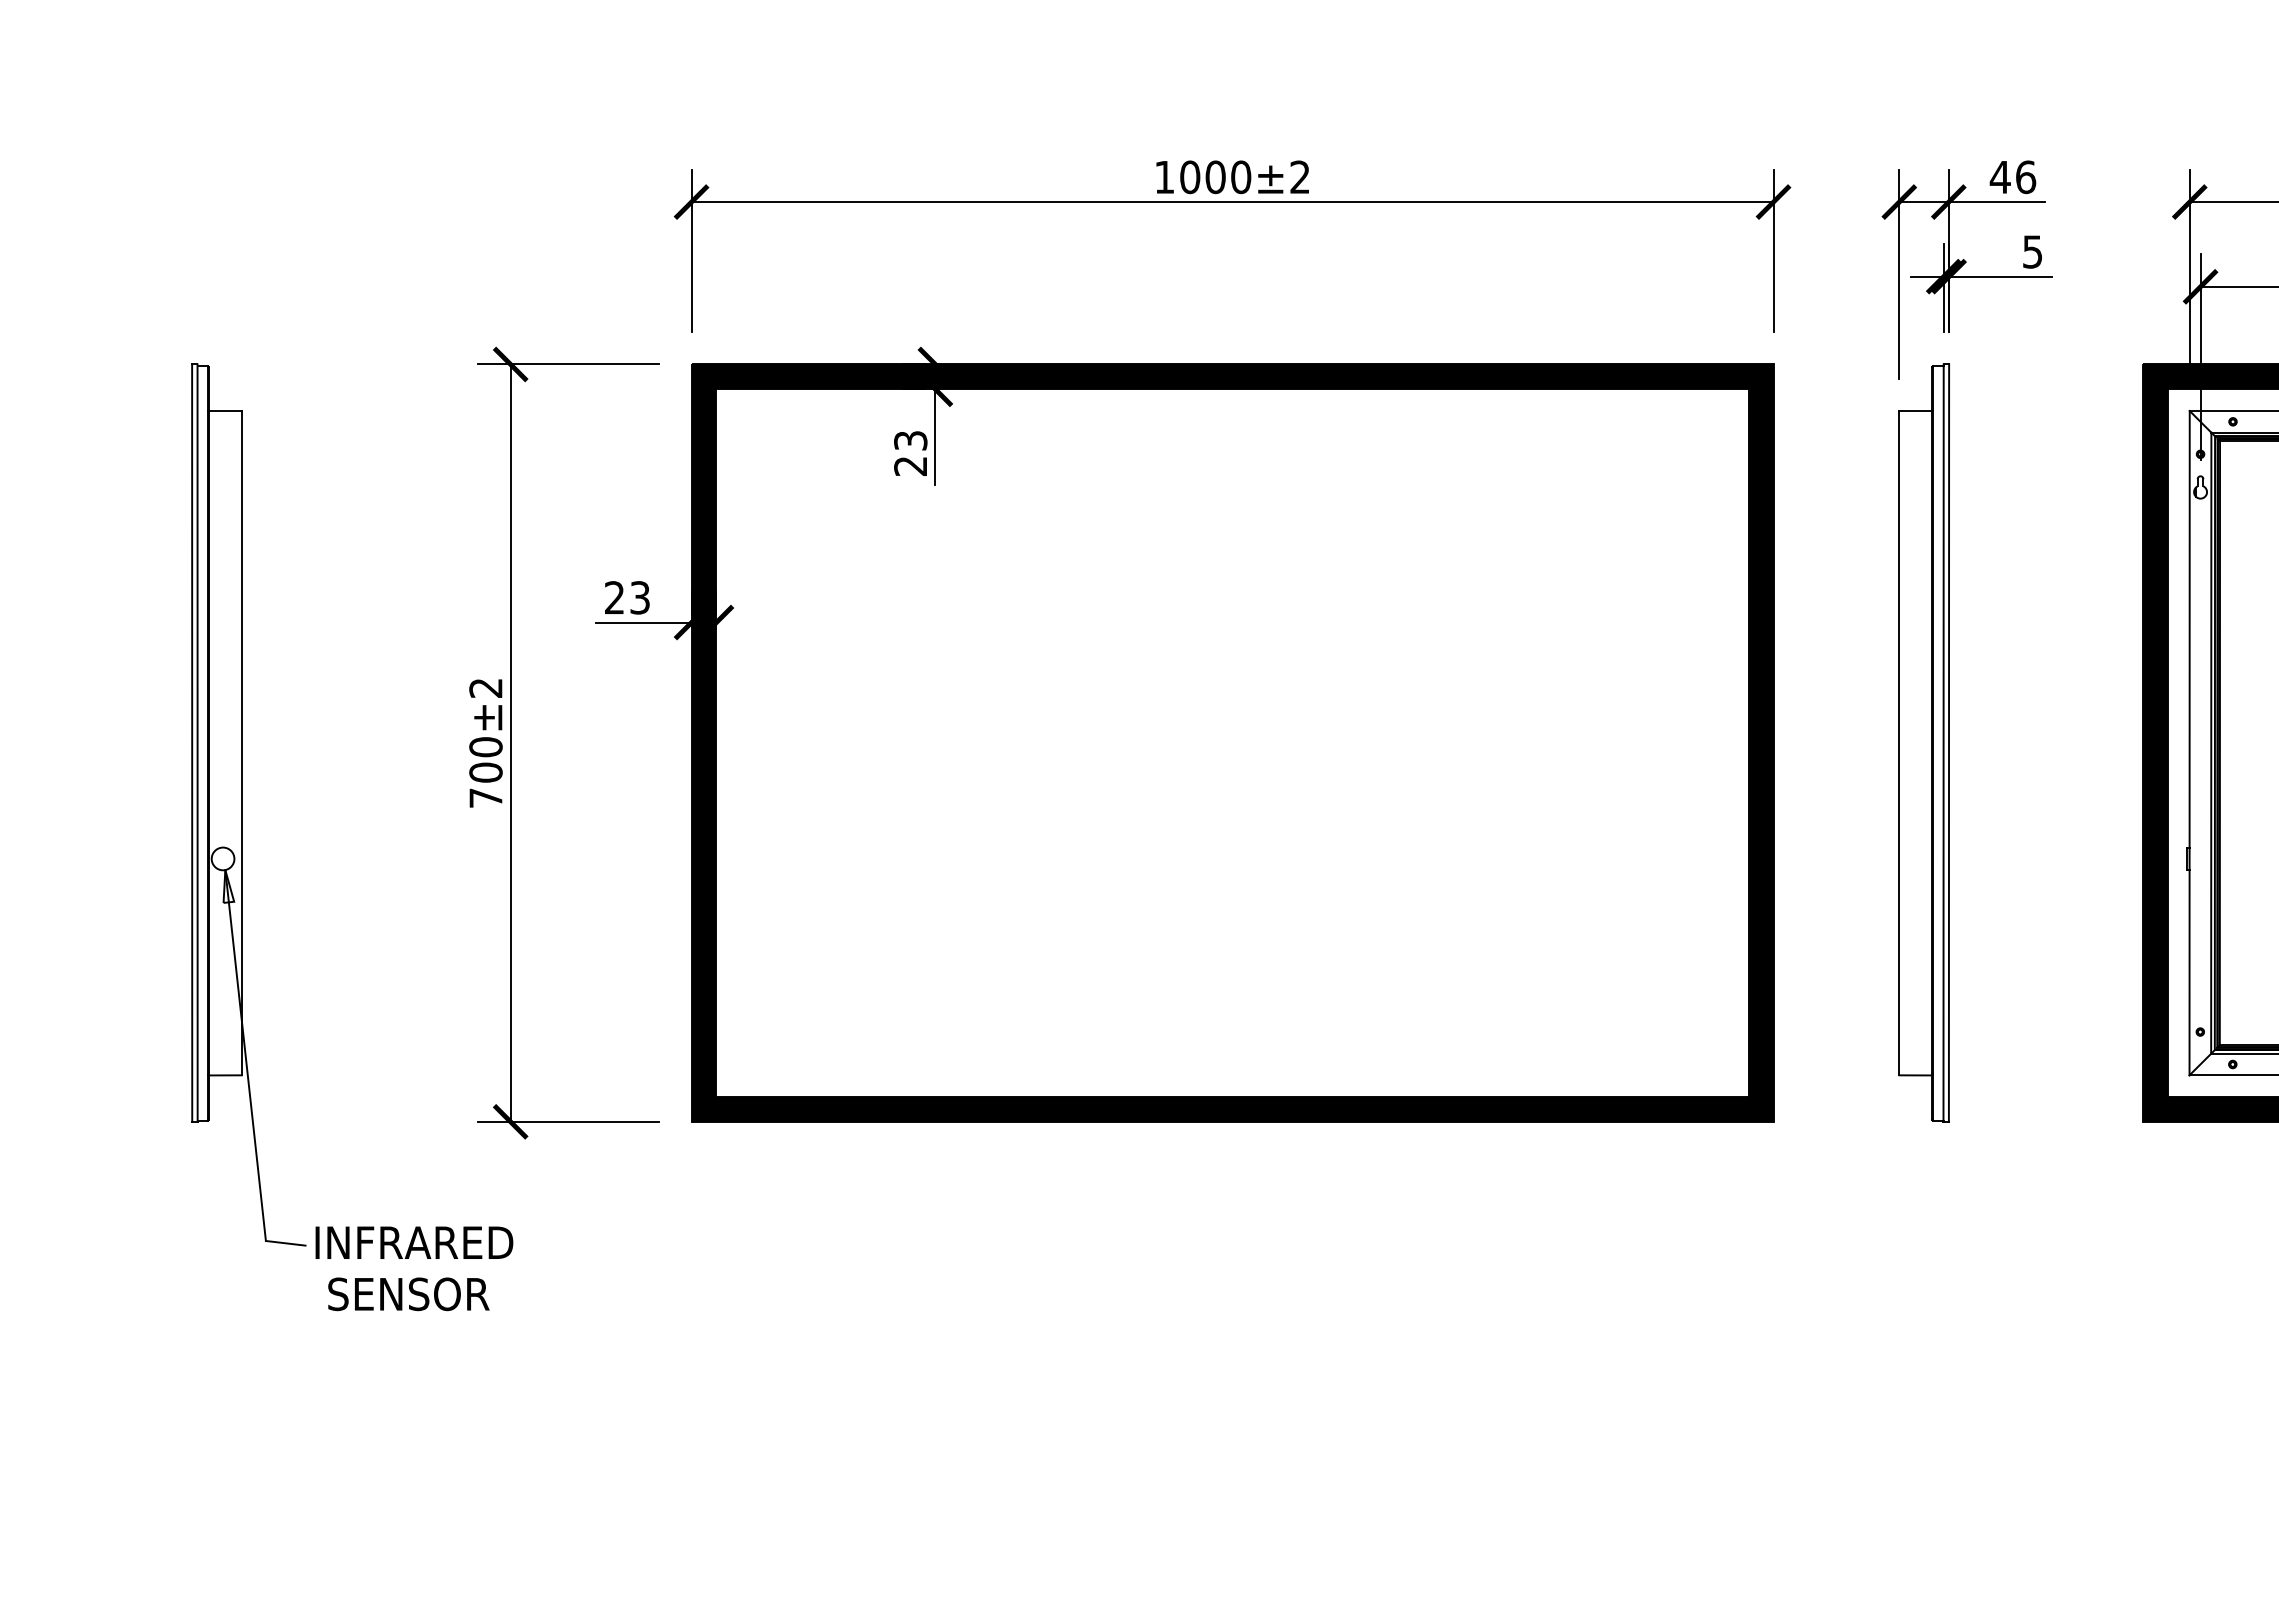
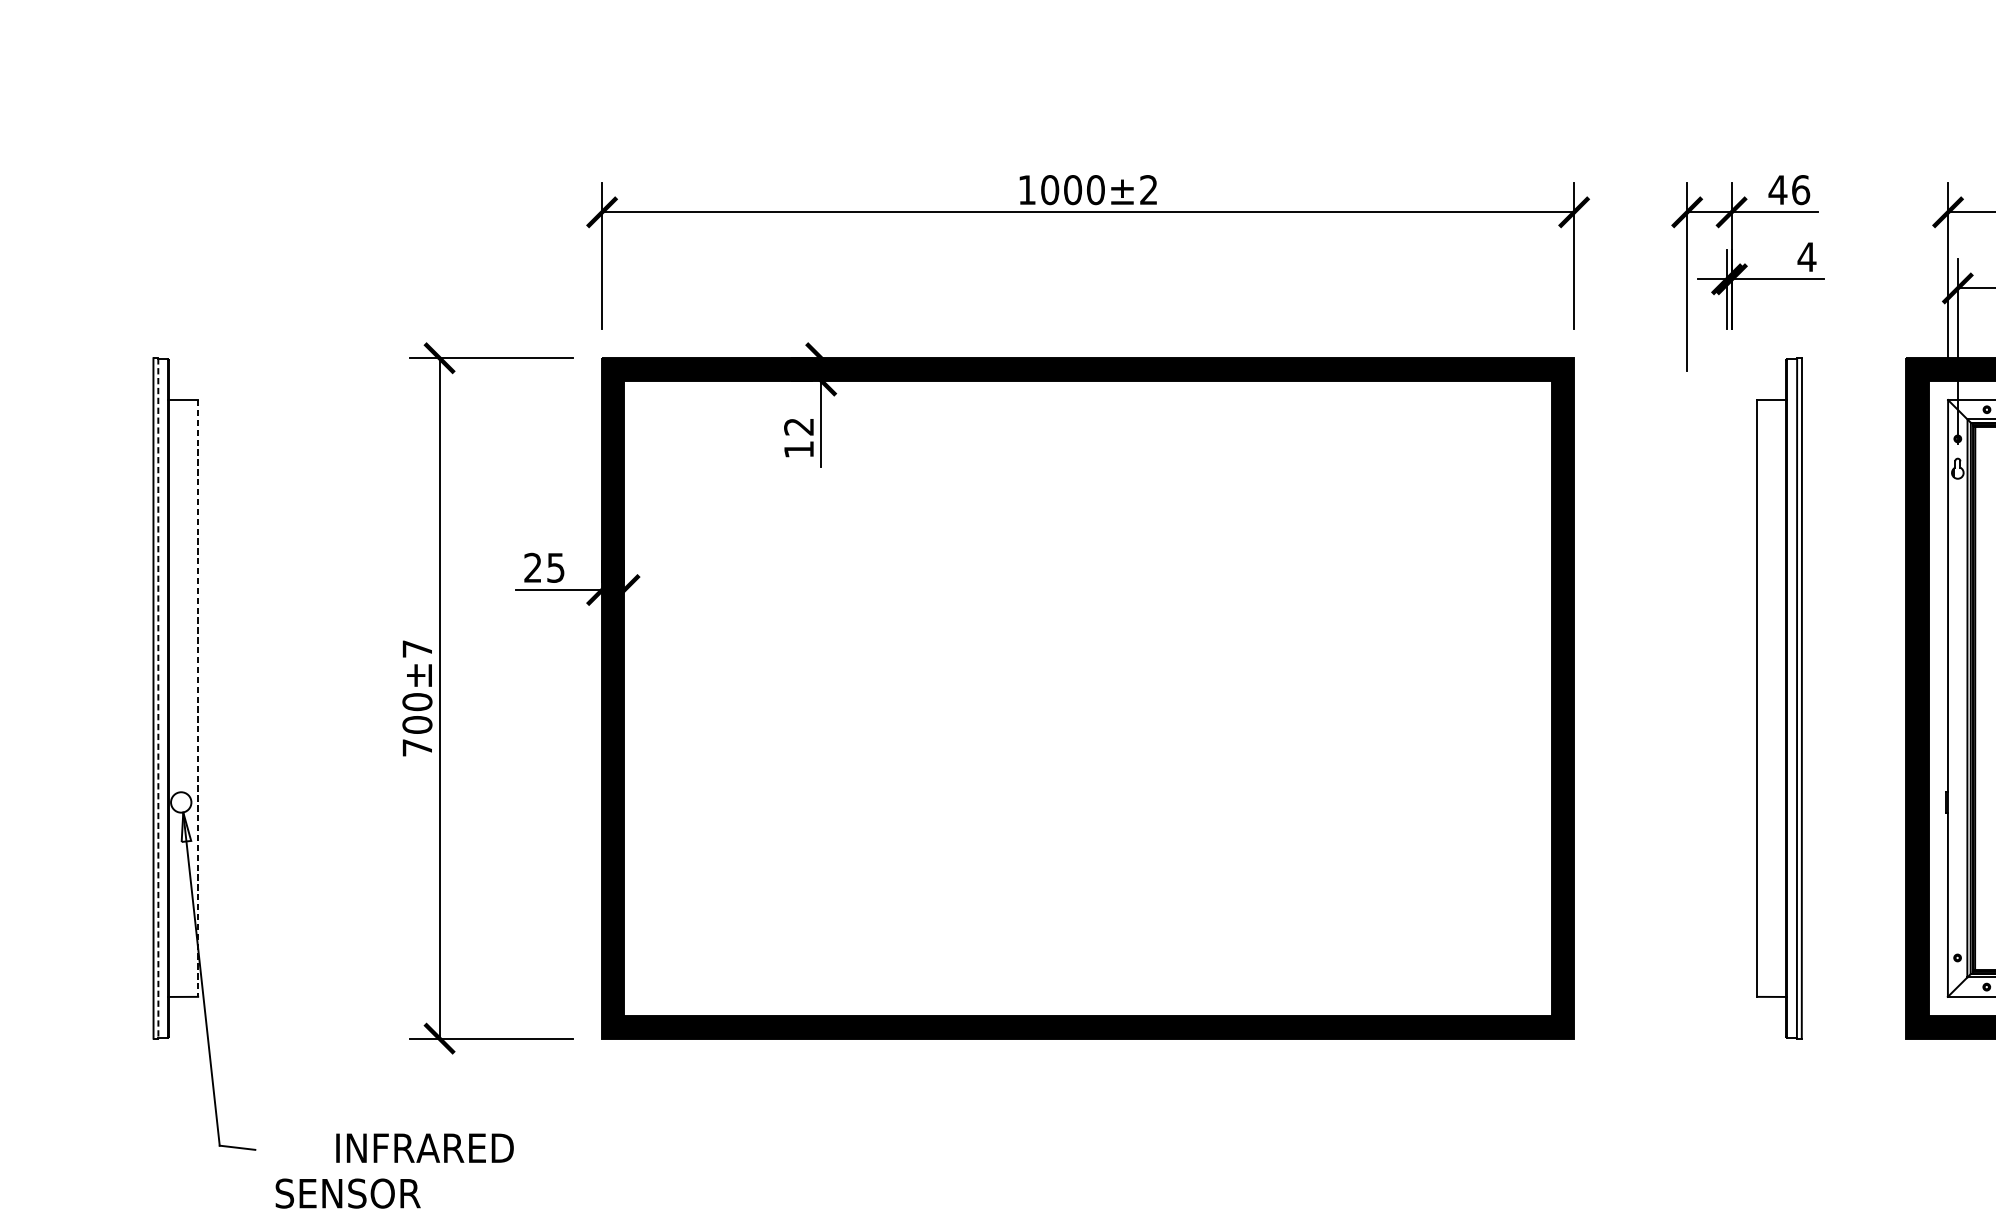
text: (2032, 251) -> (1806, 256), 5 -> 4
text: (910, 453) -> (798, 438), 23 -> 12
text: (640, 597) -> (556, 567), 23 -> 25
text: (485, 687) -> (417, 648), 700±2 -> 700±7
part: (1923, 742) -> (1778, 697), moved
line: (197, 743) -> (158, 698), solid -> dashed
line: (241, 743) -> (197, 698), solid -> dashed
text: (414, 1242) -> (425, 1147), moved

